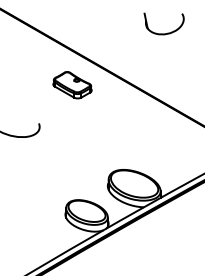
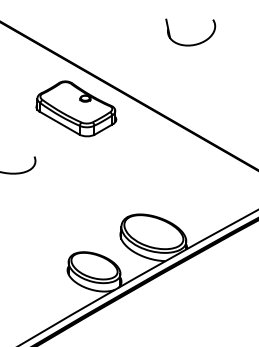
part: (72, 84) -> (76, 108), size x1.67

